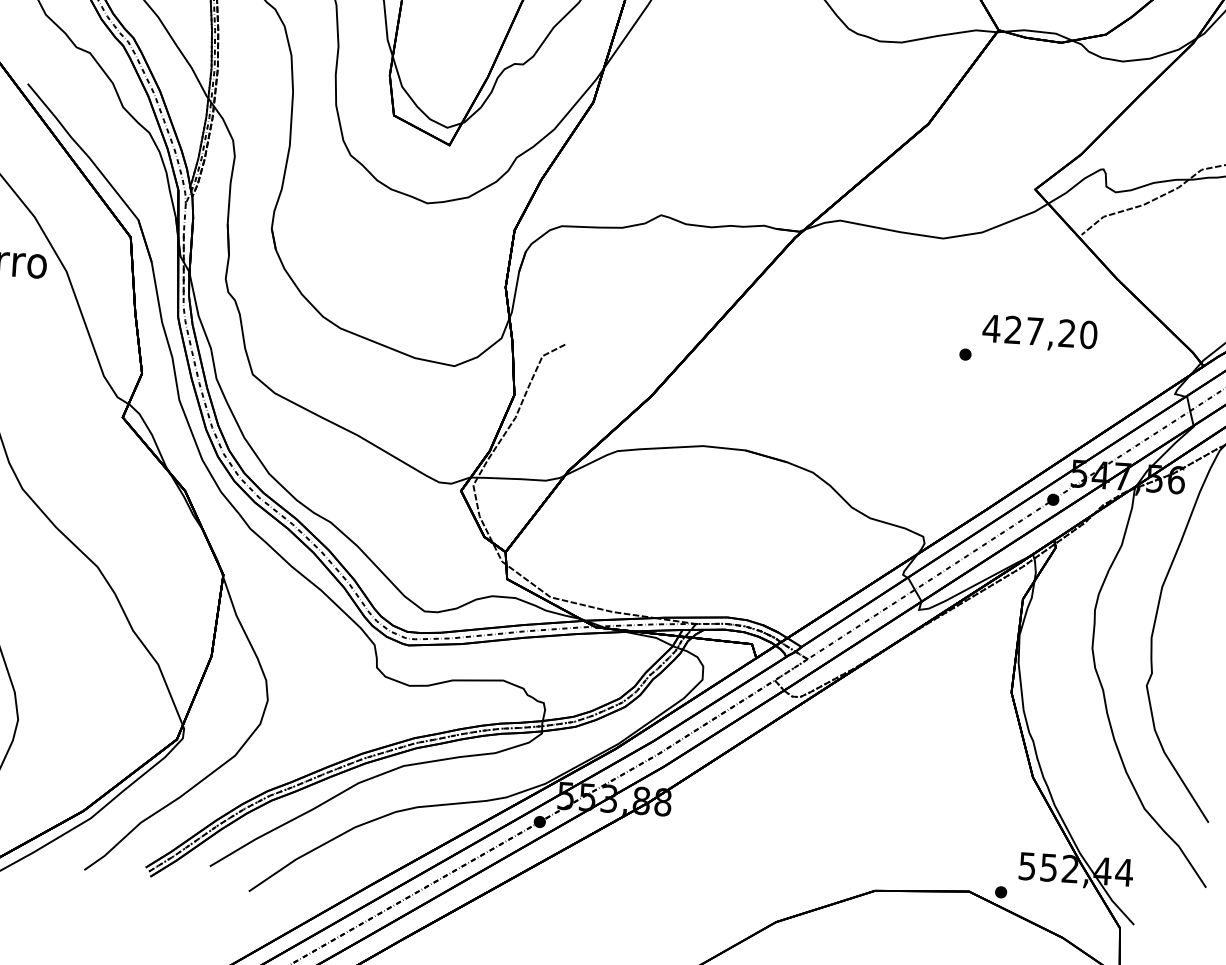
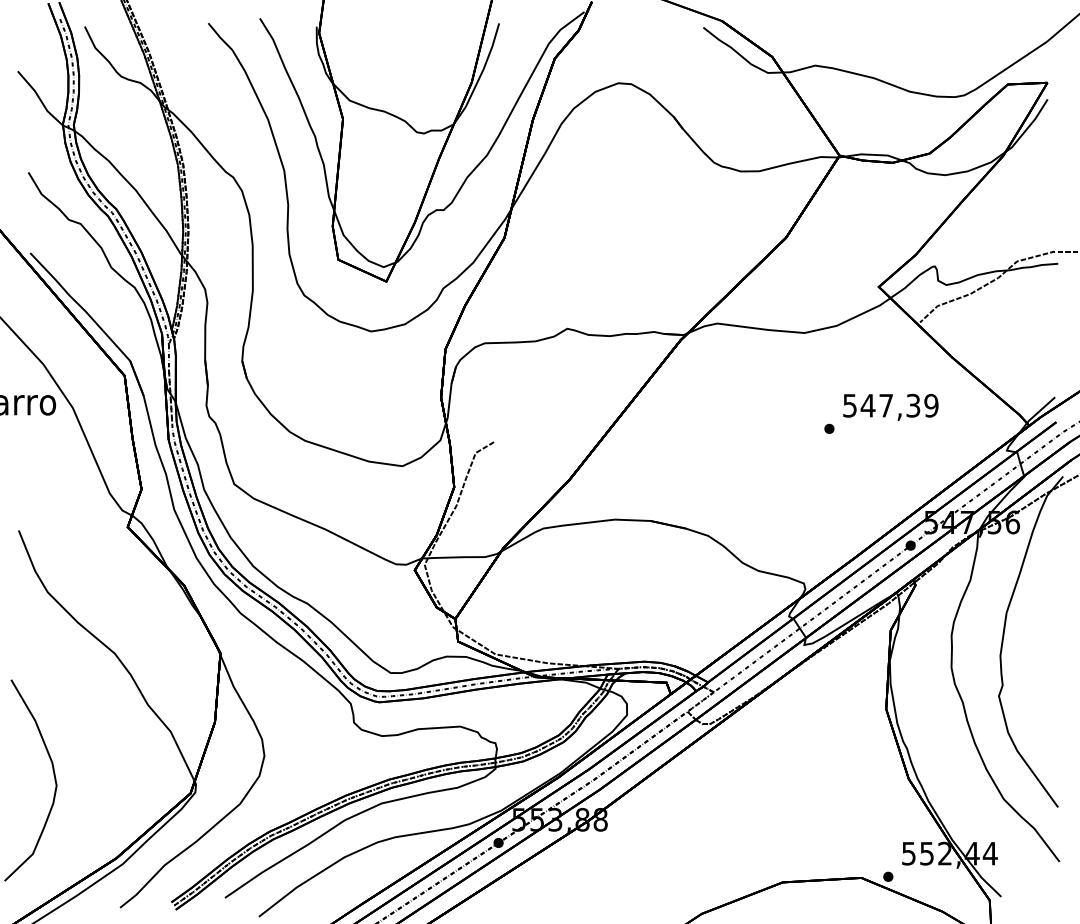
text: (1039, 331) -> (890, 405), 427,20 -> 547,39

